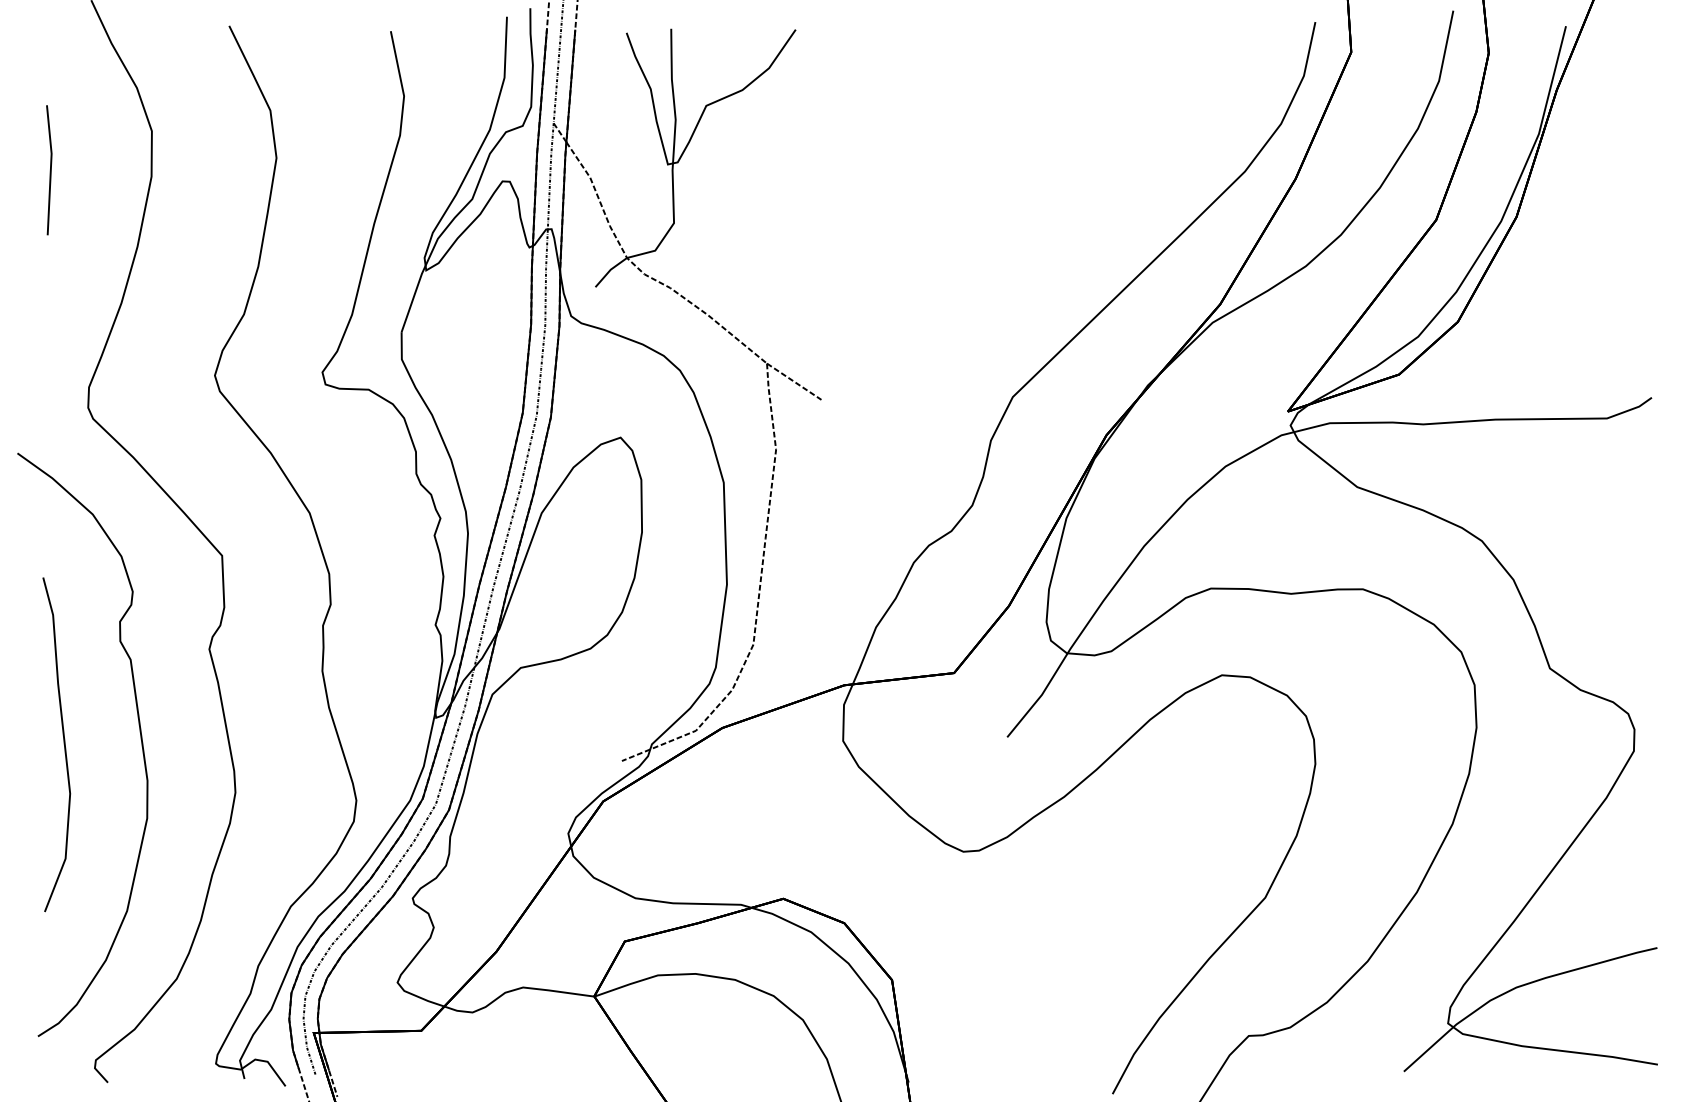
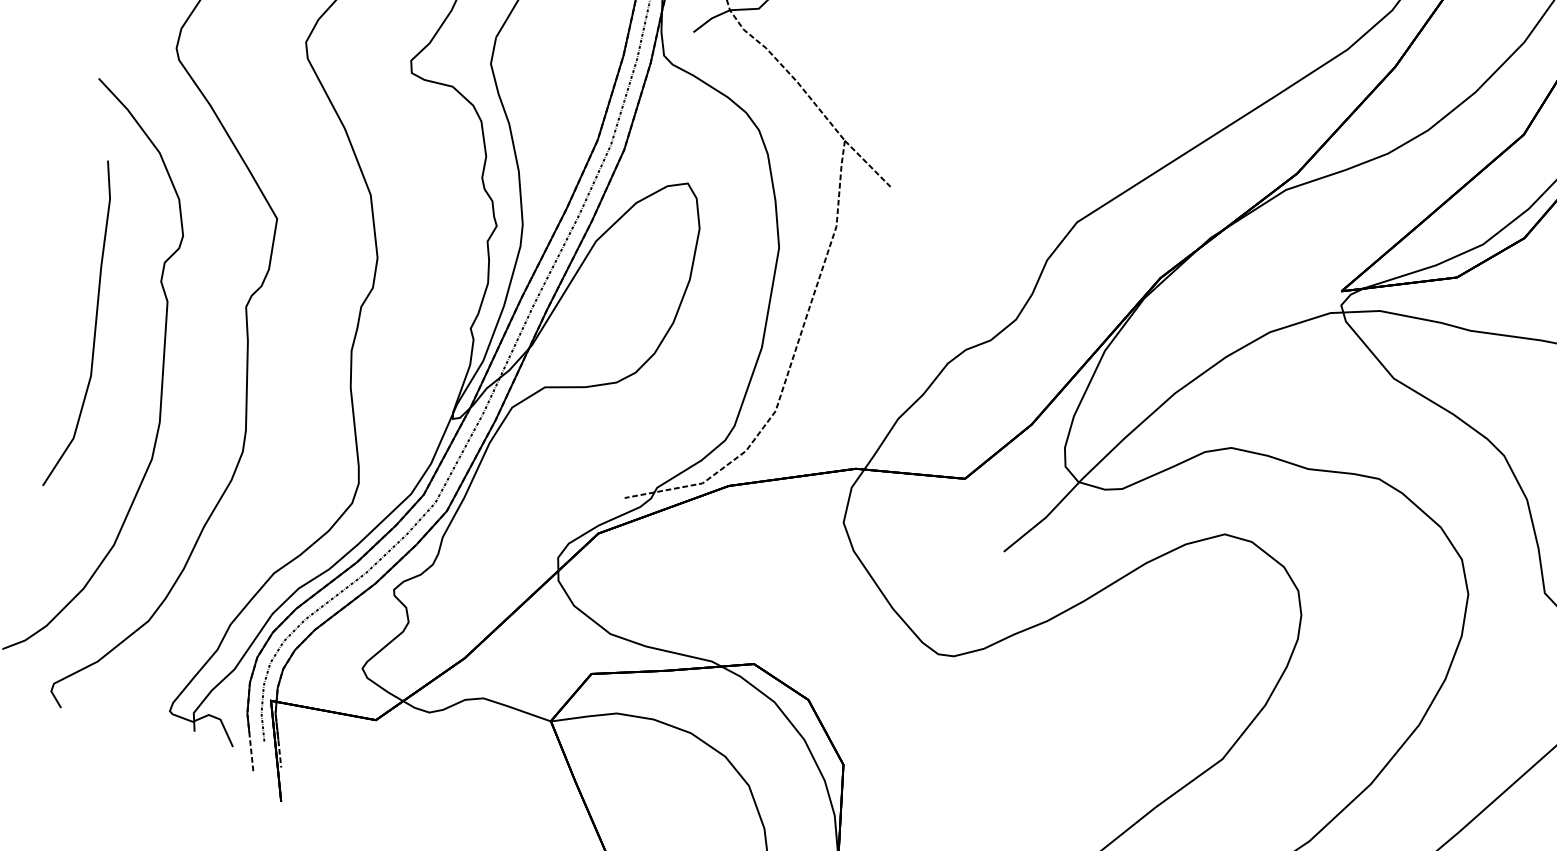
part: (63, 744) -> (94, 326), moved

